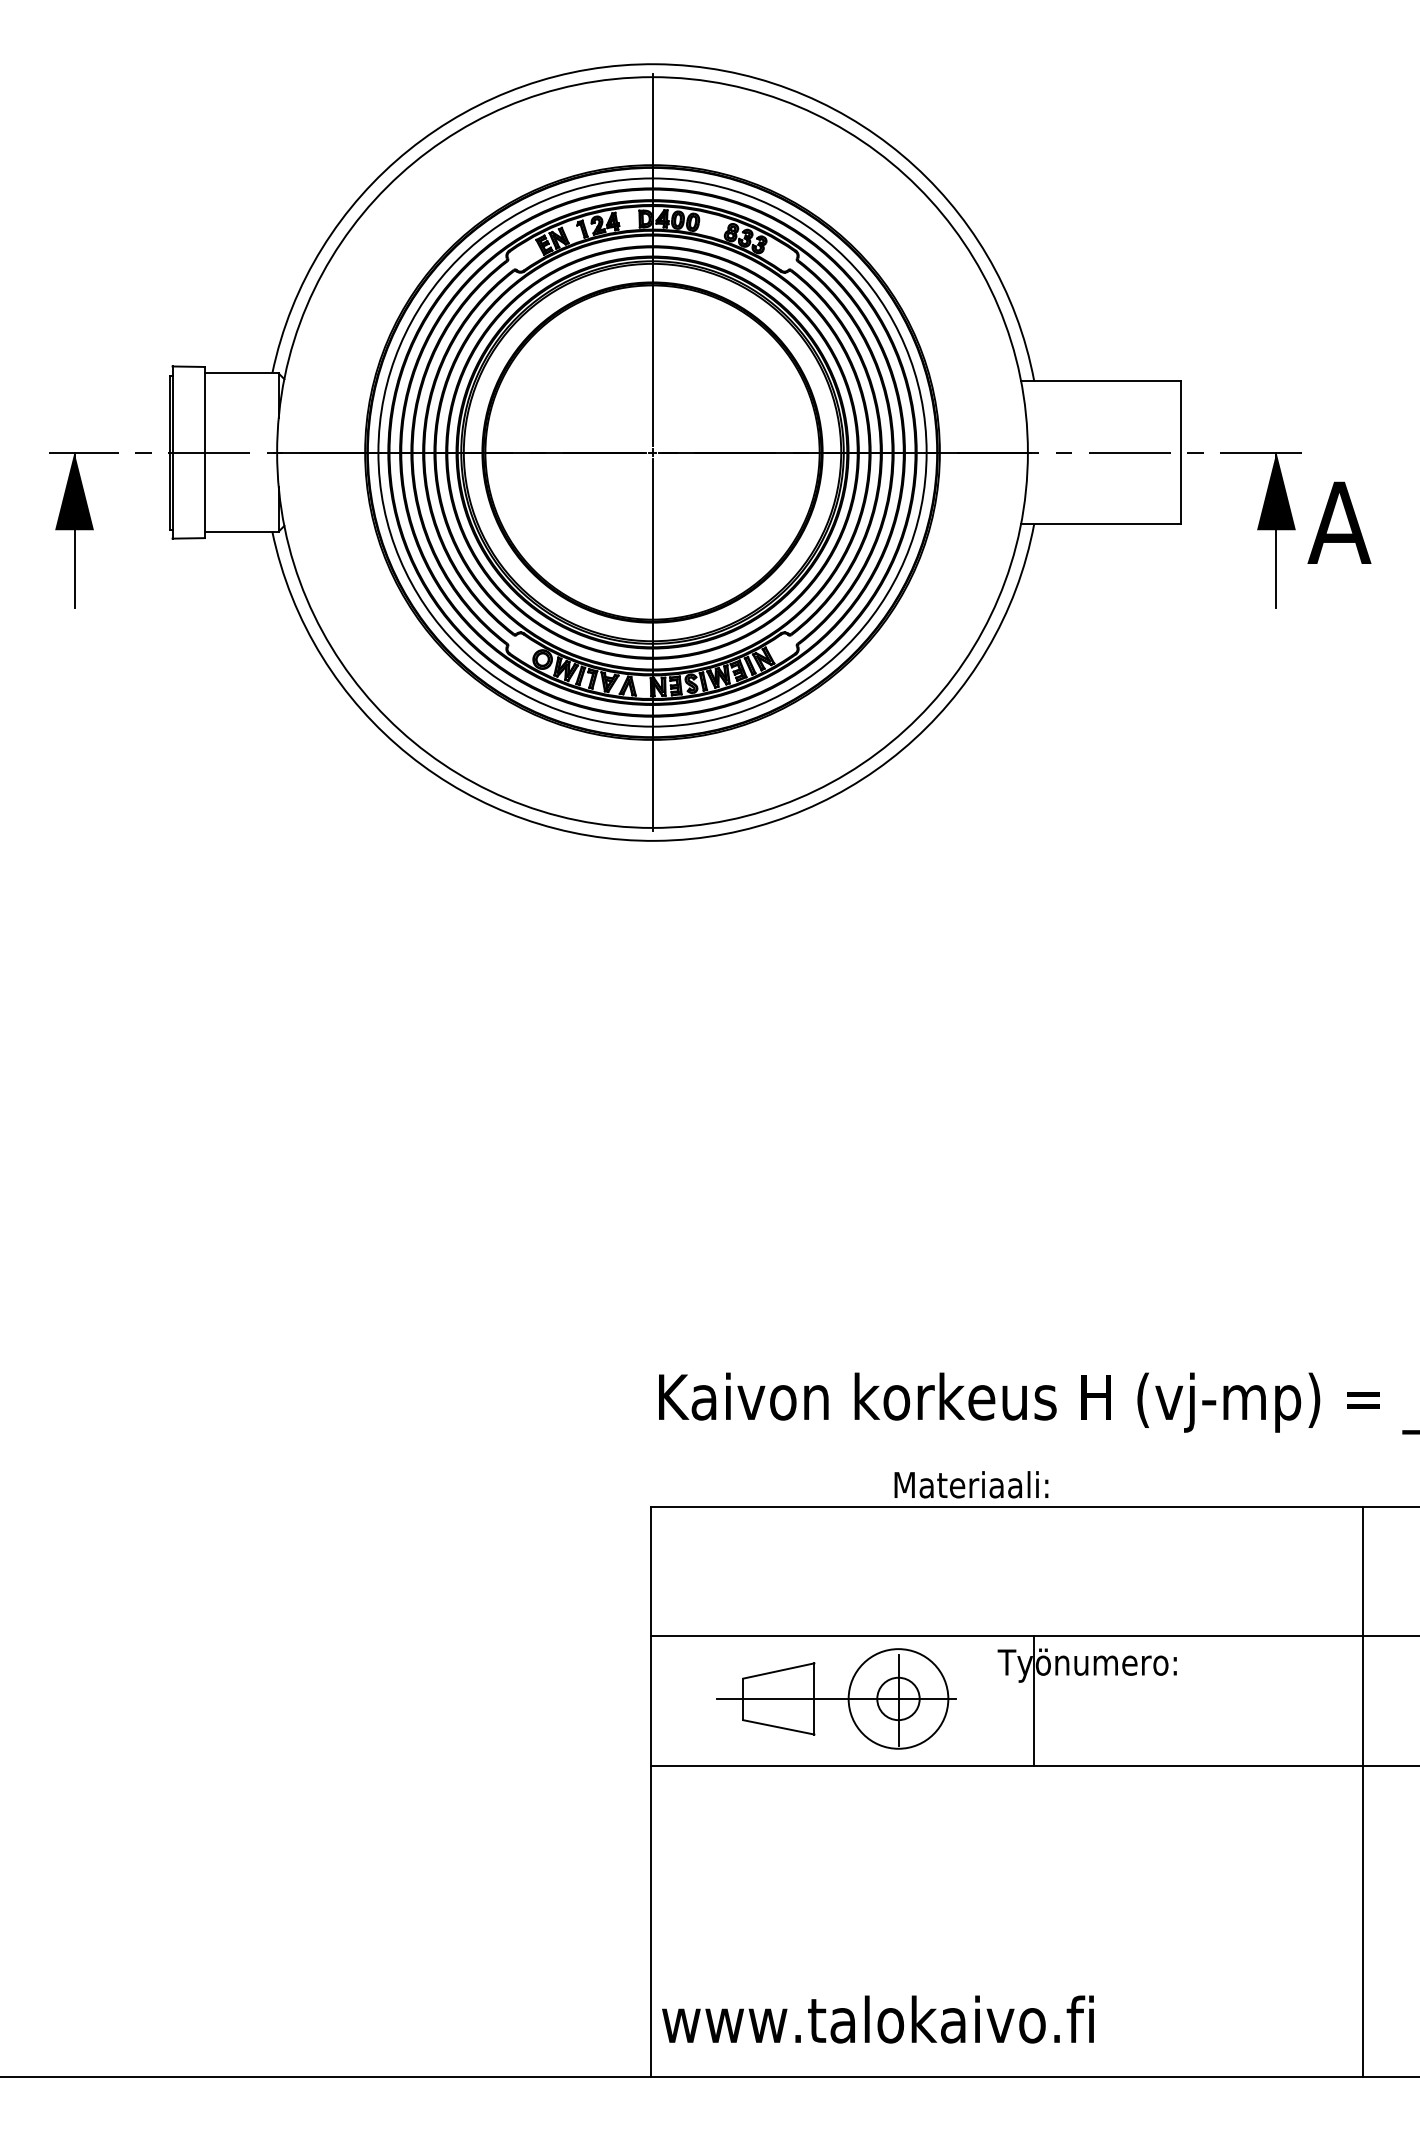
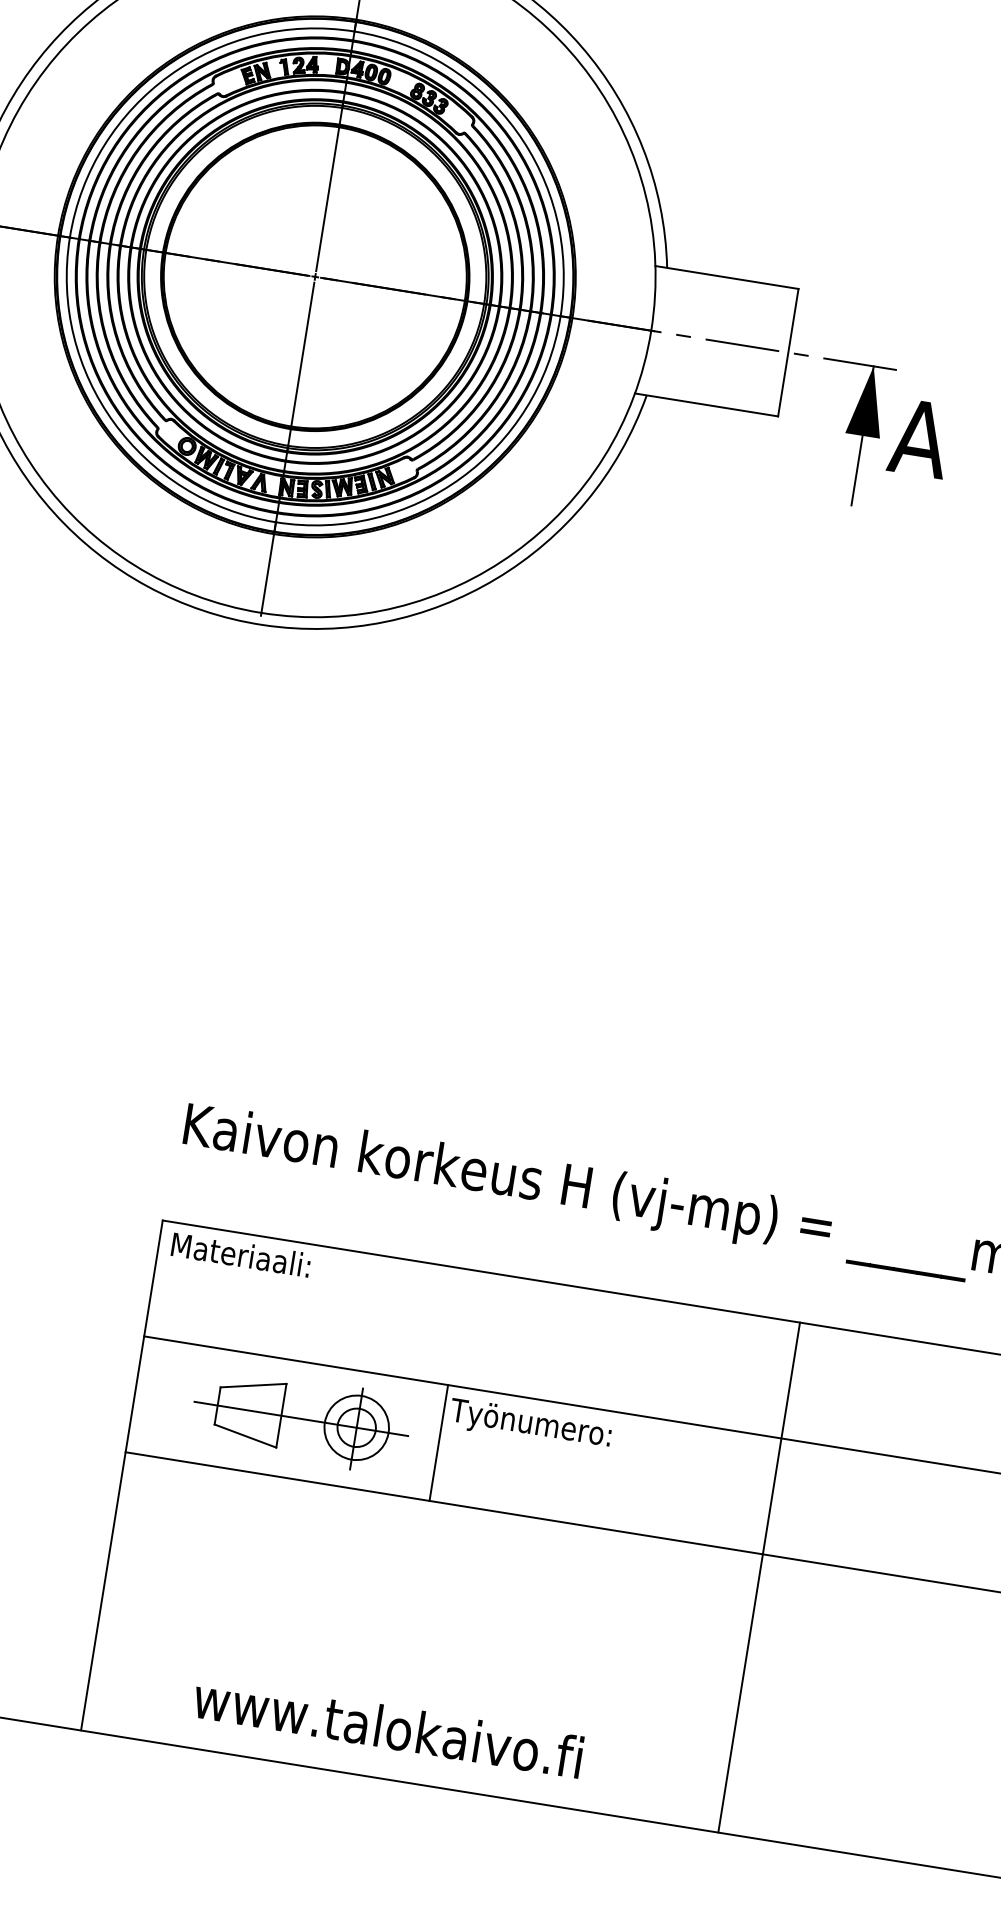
text: (971, 1484) -> (241, 1254), moved
circle: (898, 1698) -> (356, 1427), size x0.71
line: (1033, 1700) -> (438, 1442), moved
text: (877, 2019) -> (387, 1727), moved

